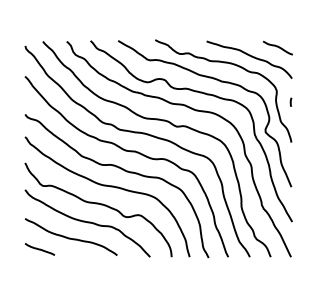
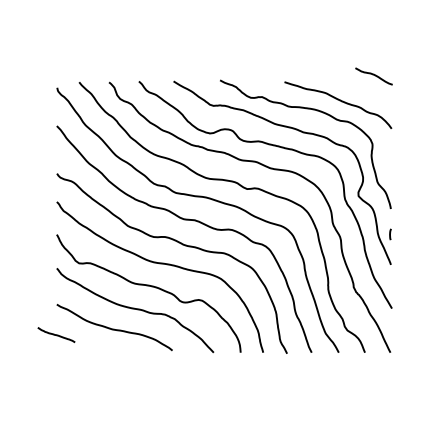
curve: (277, 47) -> (373, 75), moved
line: (291, 102) -> (390, 234), moved
curve: (39, 249) -> (56, 334), moved

